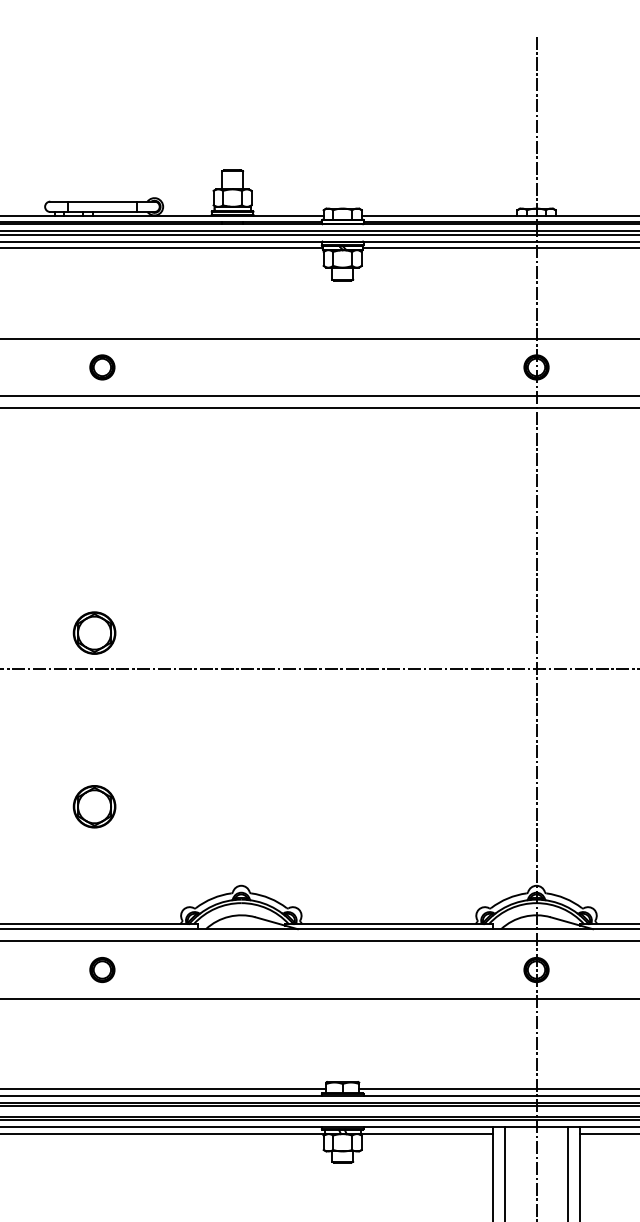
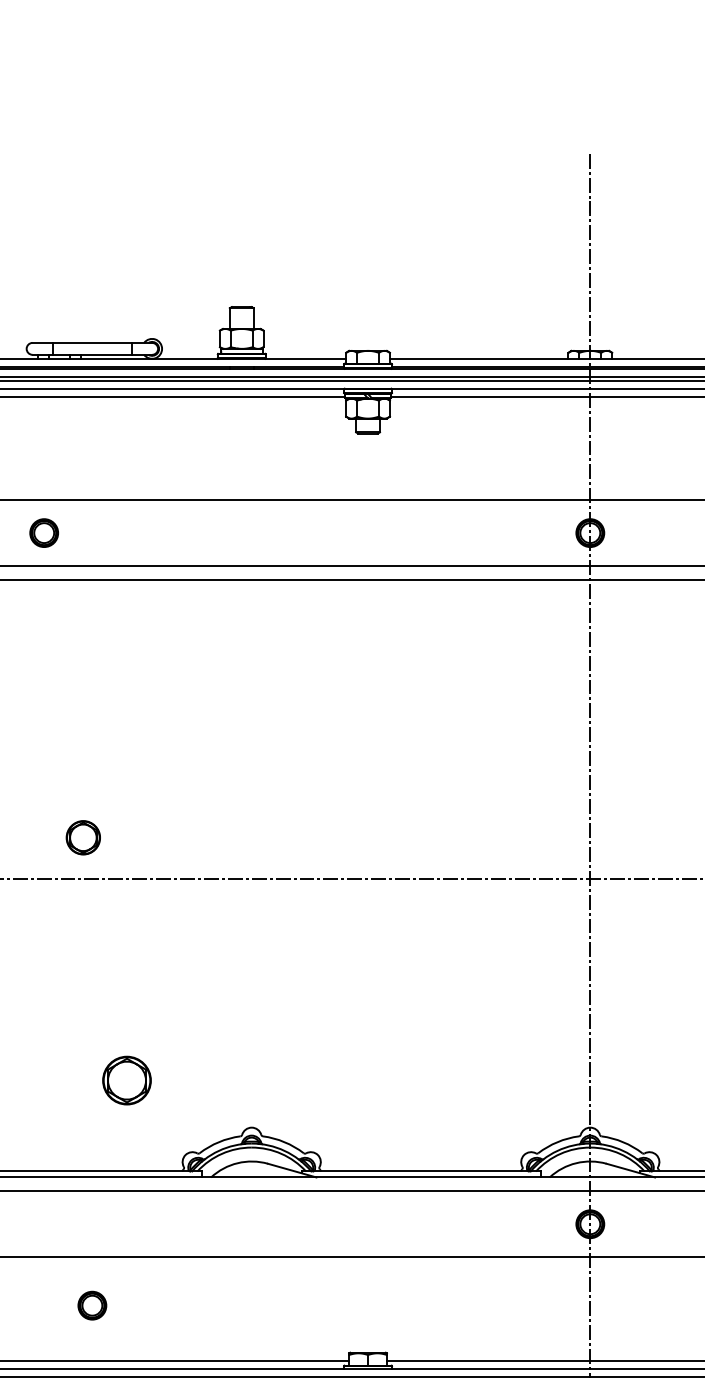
part: (102, 367) -> (44, 533), moved
part: (94, 632) -> (83, 837), size x0.7
part: (94, 806) -> (126, 1080), moved
part: (102, 969) -> (92, 1305), moved

